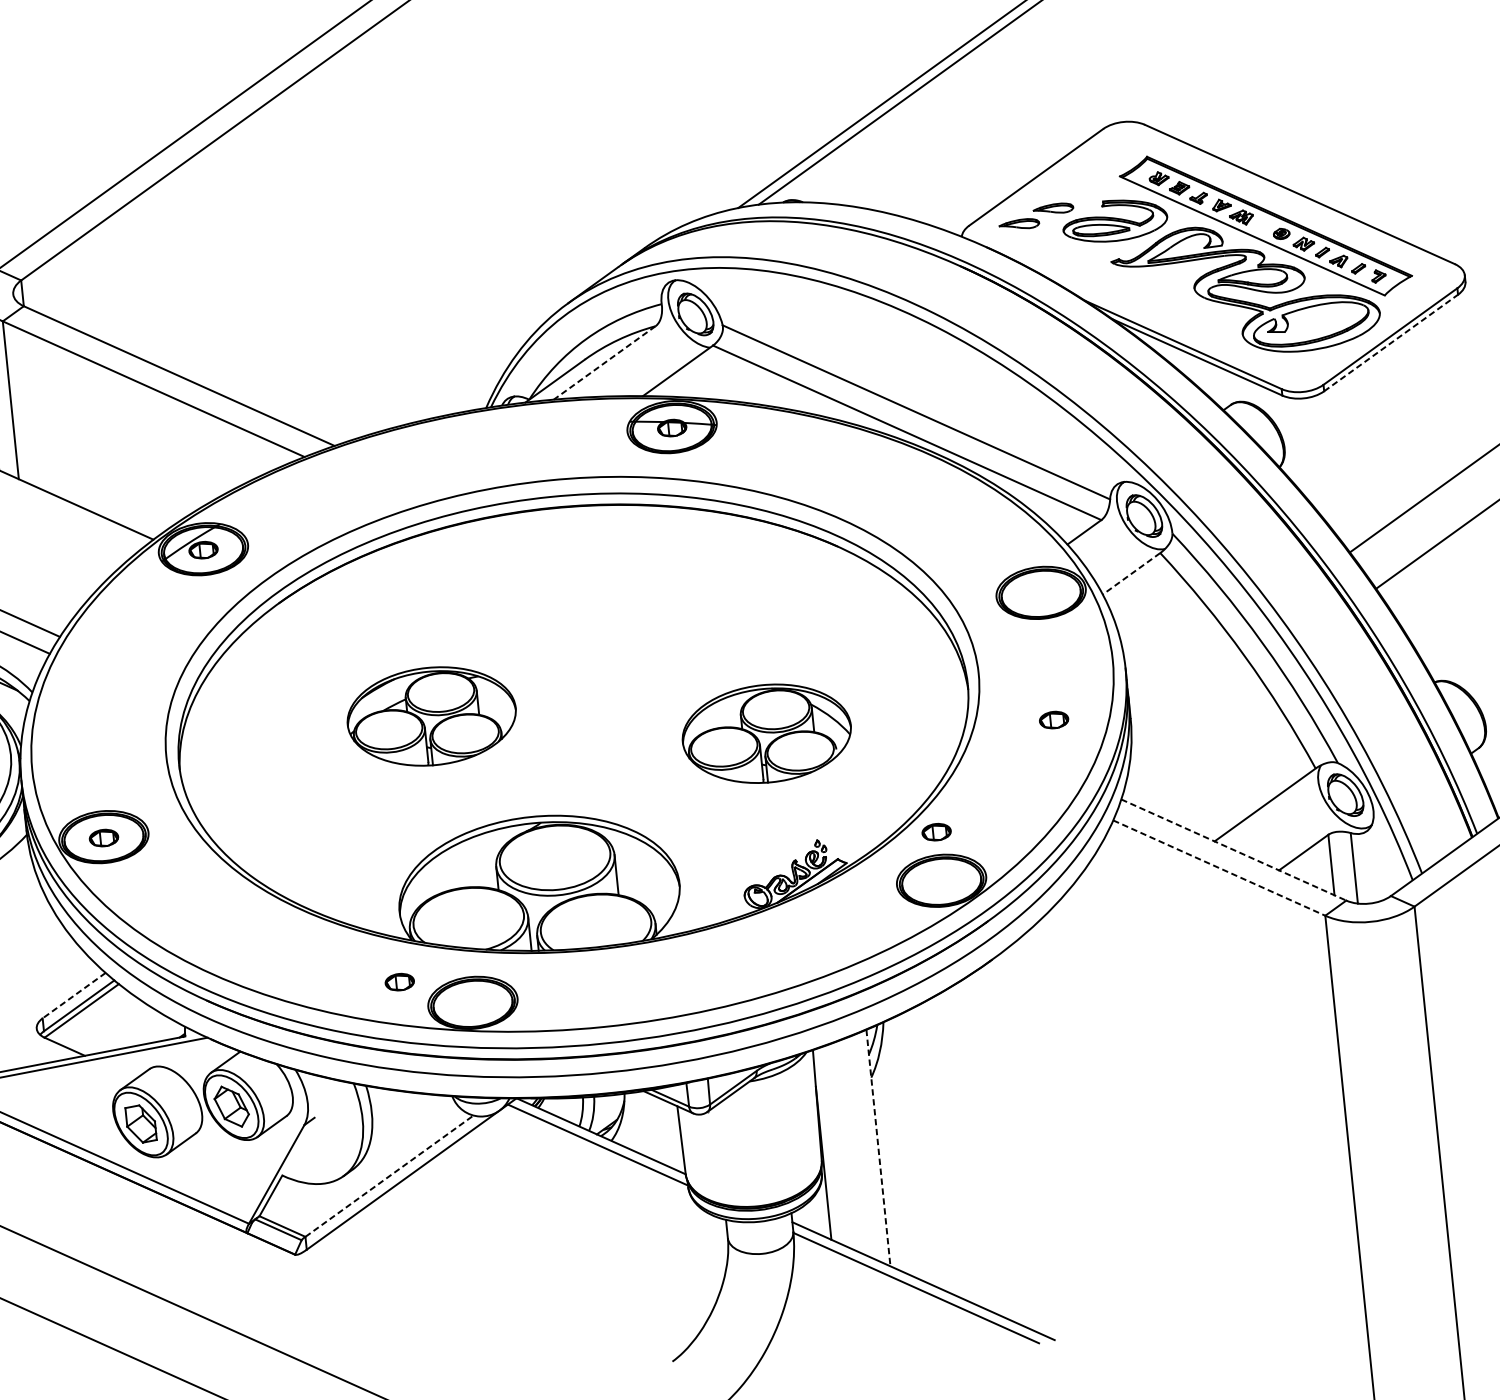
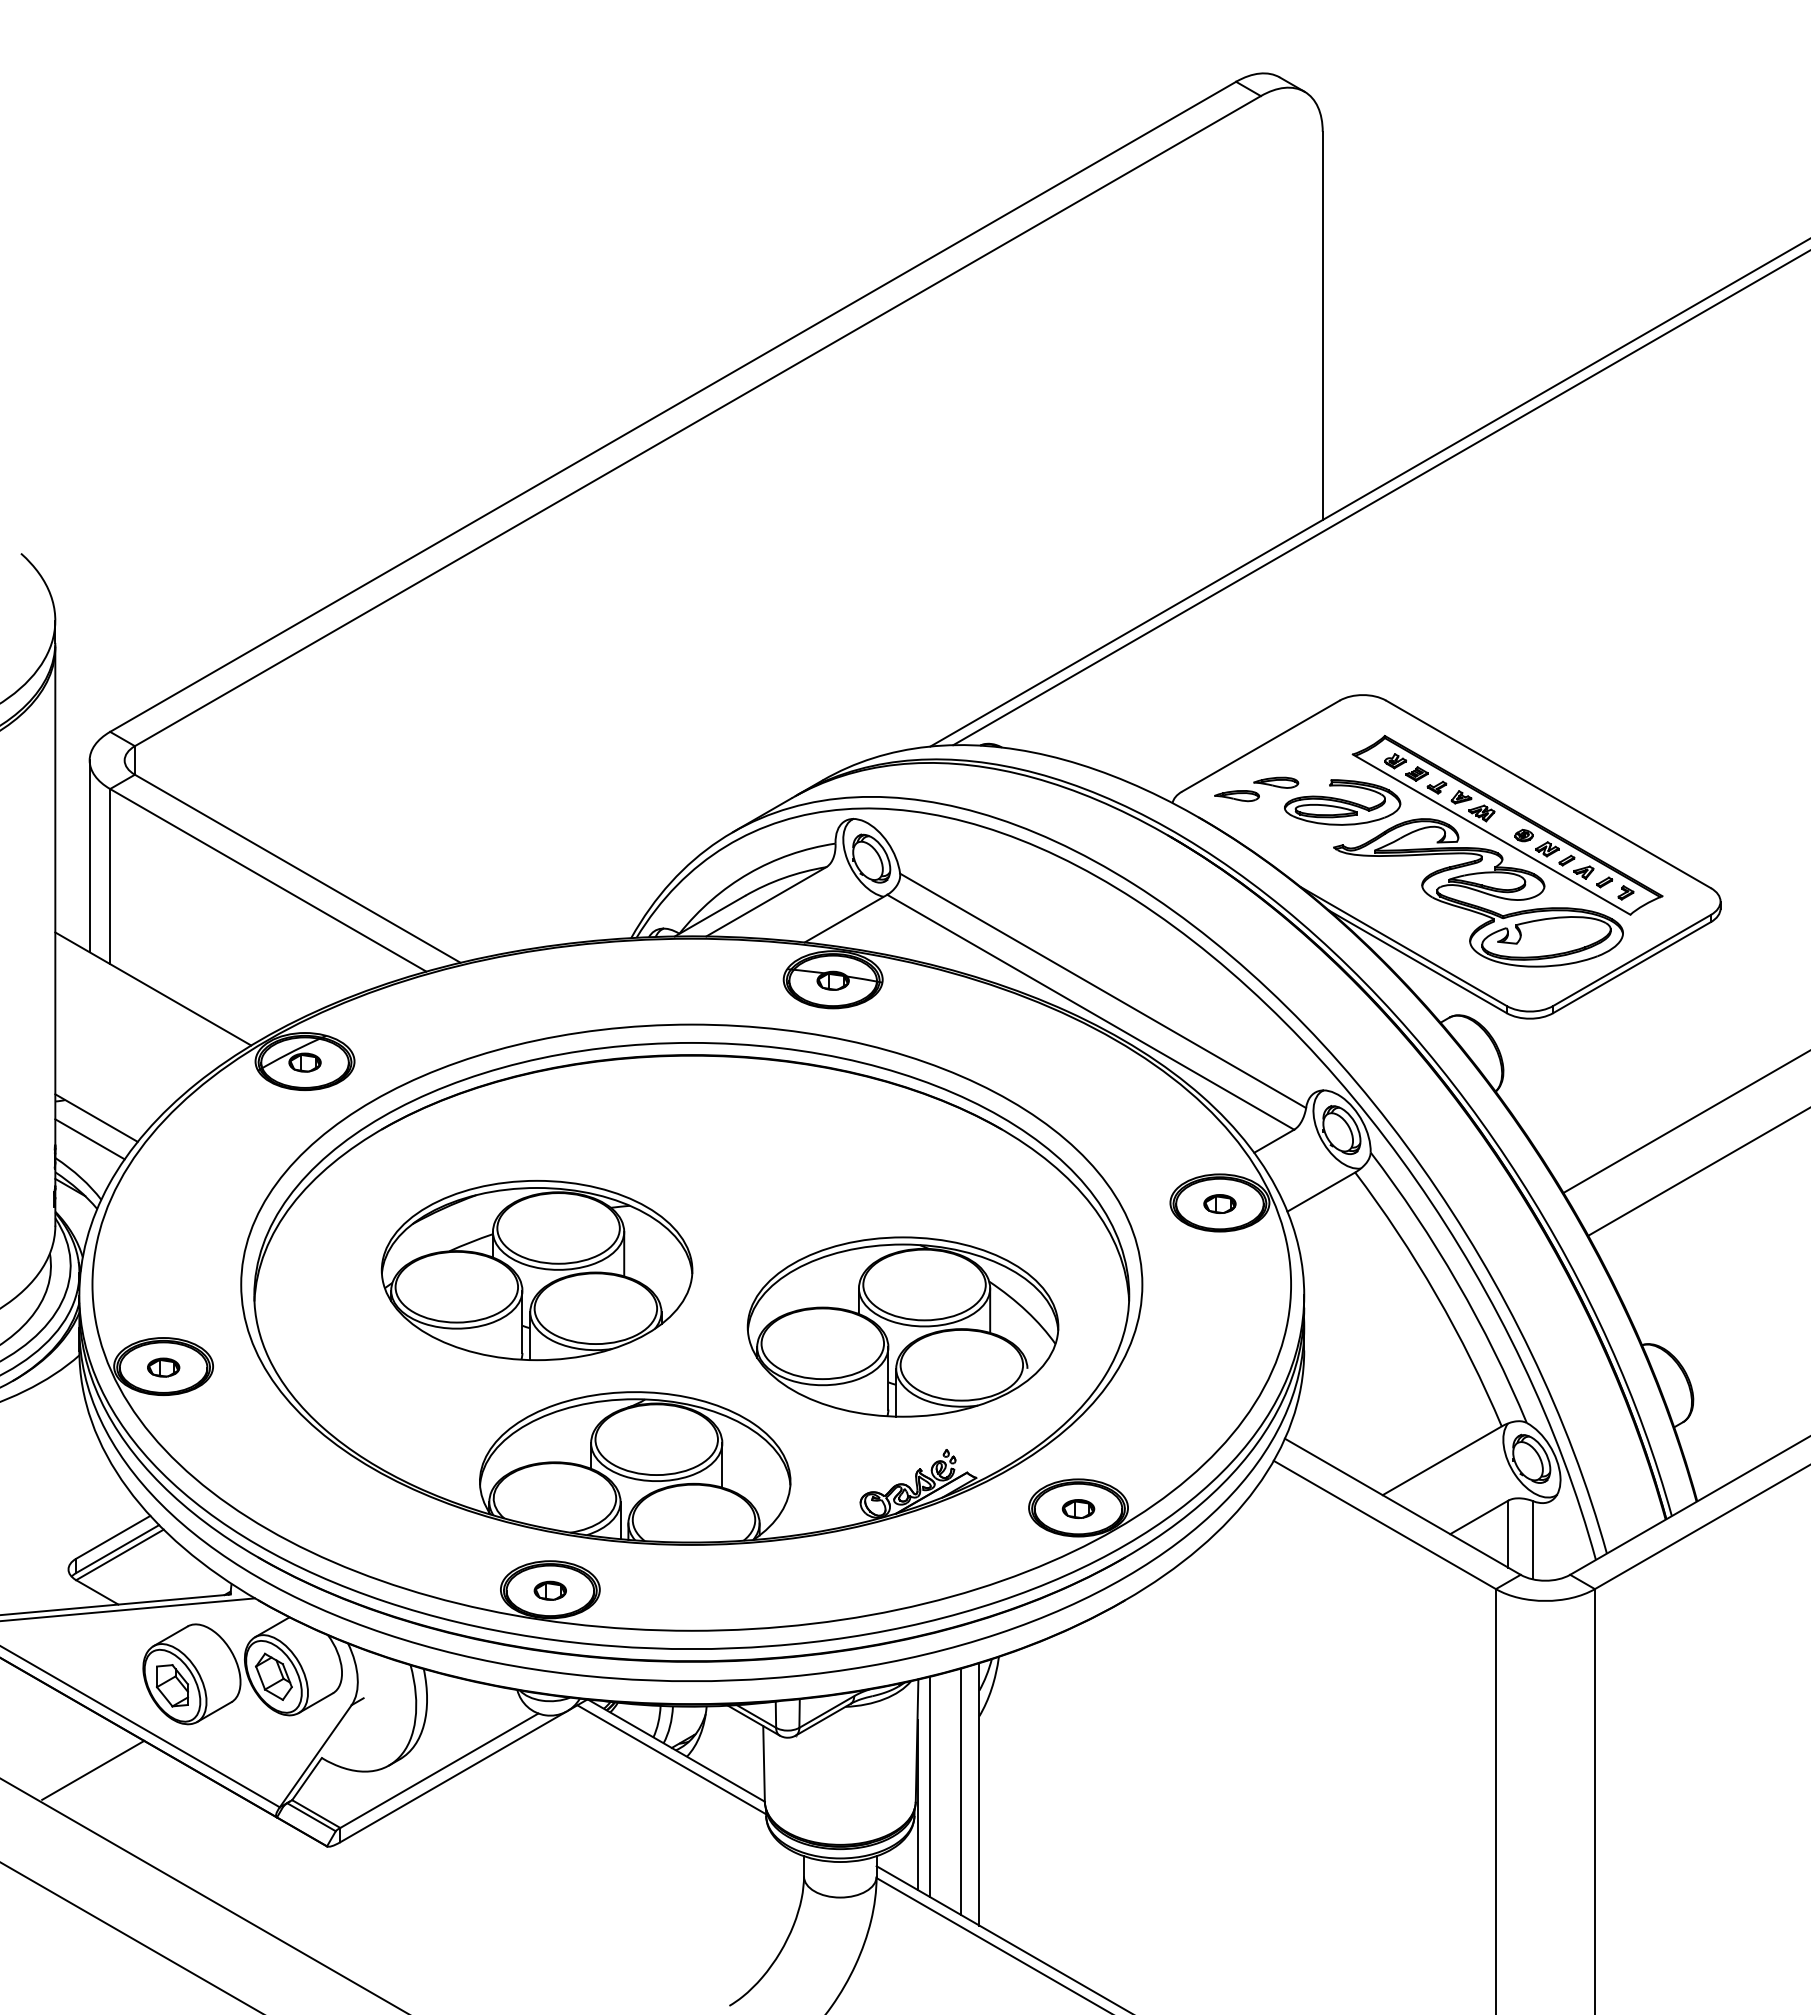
line: (1391, 342) -> (1632, 967), dashed -> solid
line: (603, 363) -> (765, 902), dashed -> solid
line: (1130, 574) -> (1320, 1192), dashed -> solid
part: (431, 716) -> (536, 1270), size x1.67
part: (1053, 719) -> (1219, 1203), moved
part: (766, 733) -> (902, 1326), size x1.67
part: (936, 831) -> (1078, 1508), moved
line: (1234, 850) -> (1403, 1507), dashed -> solid
line: (1219, 868) -> (1385, 1525), dashed -> solid
part: (399, 981) -> (549, 1590), moved
line: (74, 995) -> (113, 1537), dashed -> solid
line: (832, 1145) -> (929, 1786), added
line: (861, 1147) -> (960, 1791), added
line: (878, 1148) -> (979, 1794), dashed -> solid
line: (389, 1175) -> (439, 1770), dashed -> solid
line: (77, 1206) -> (93, 1769), added

